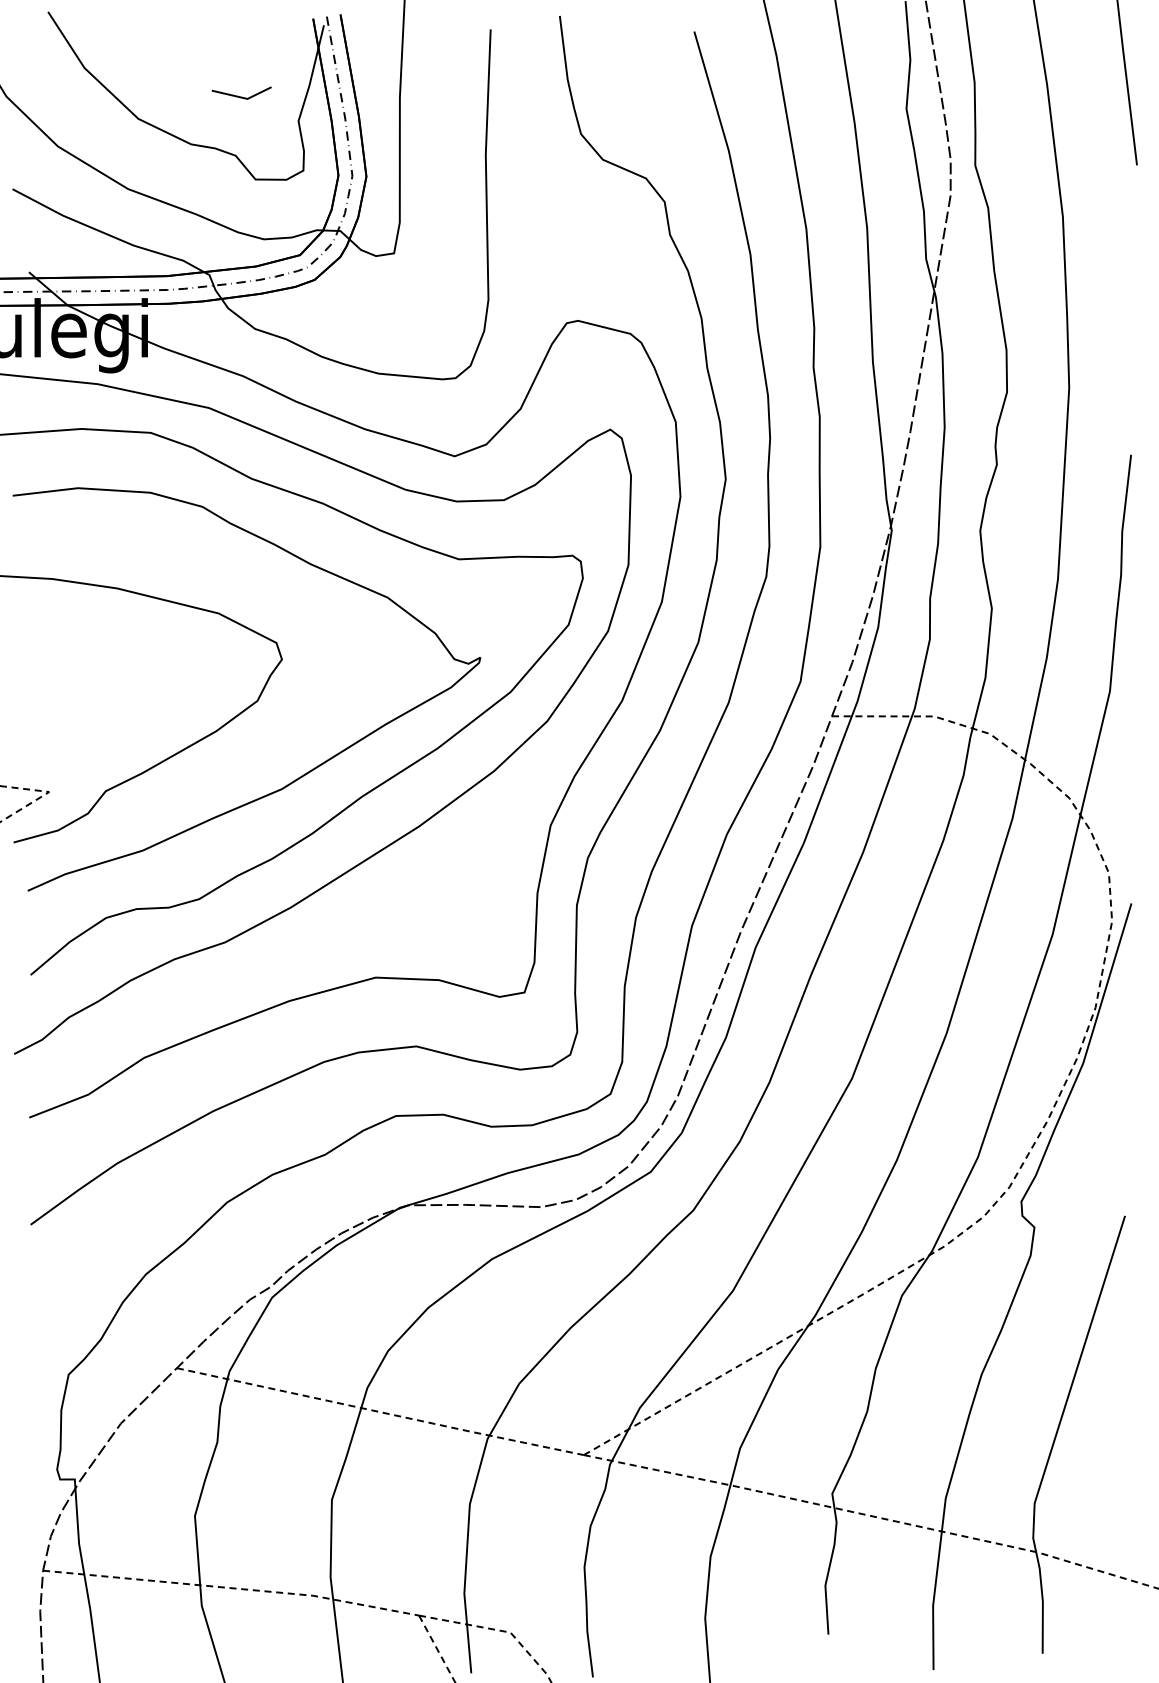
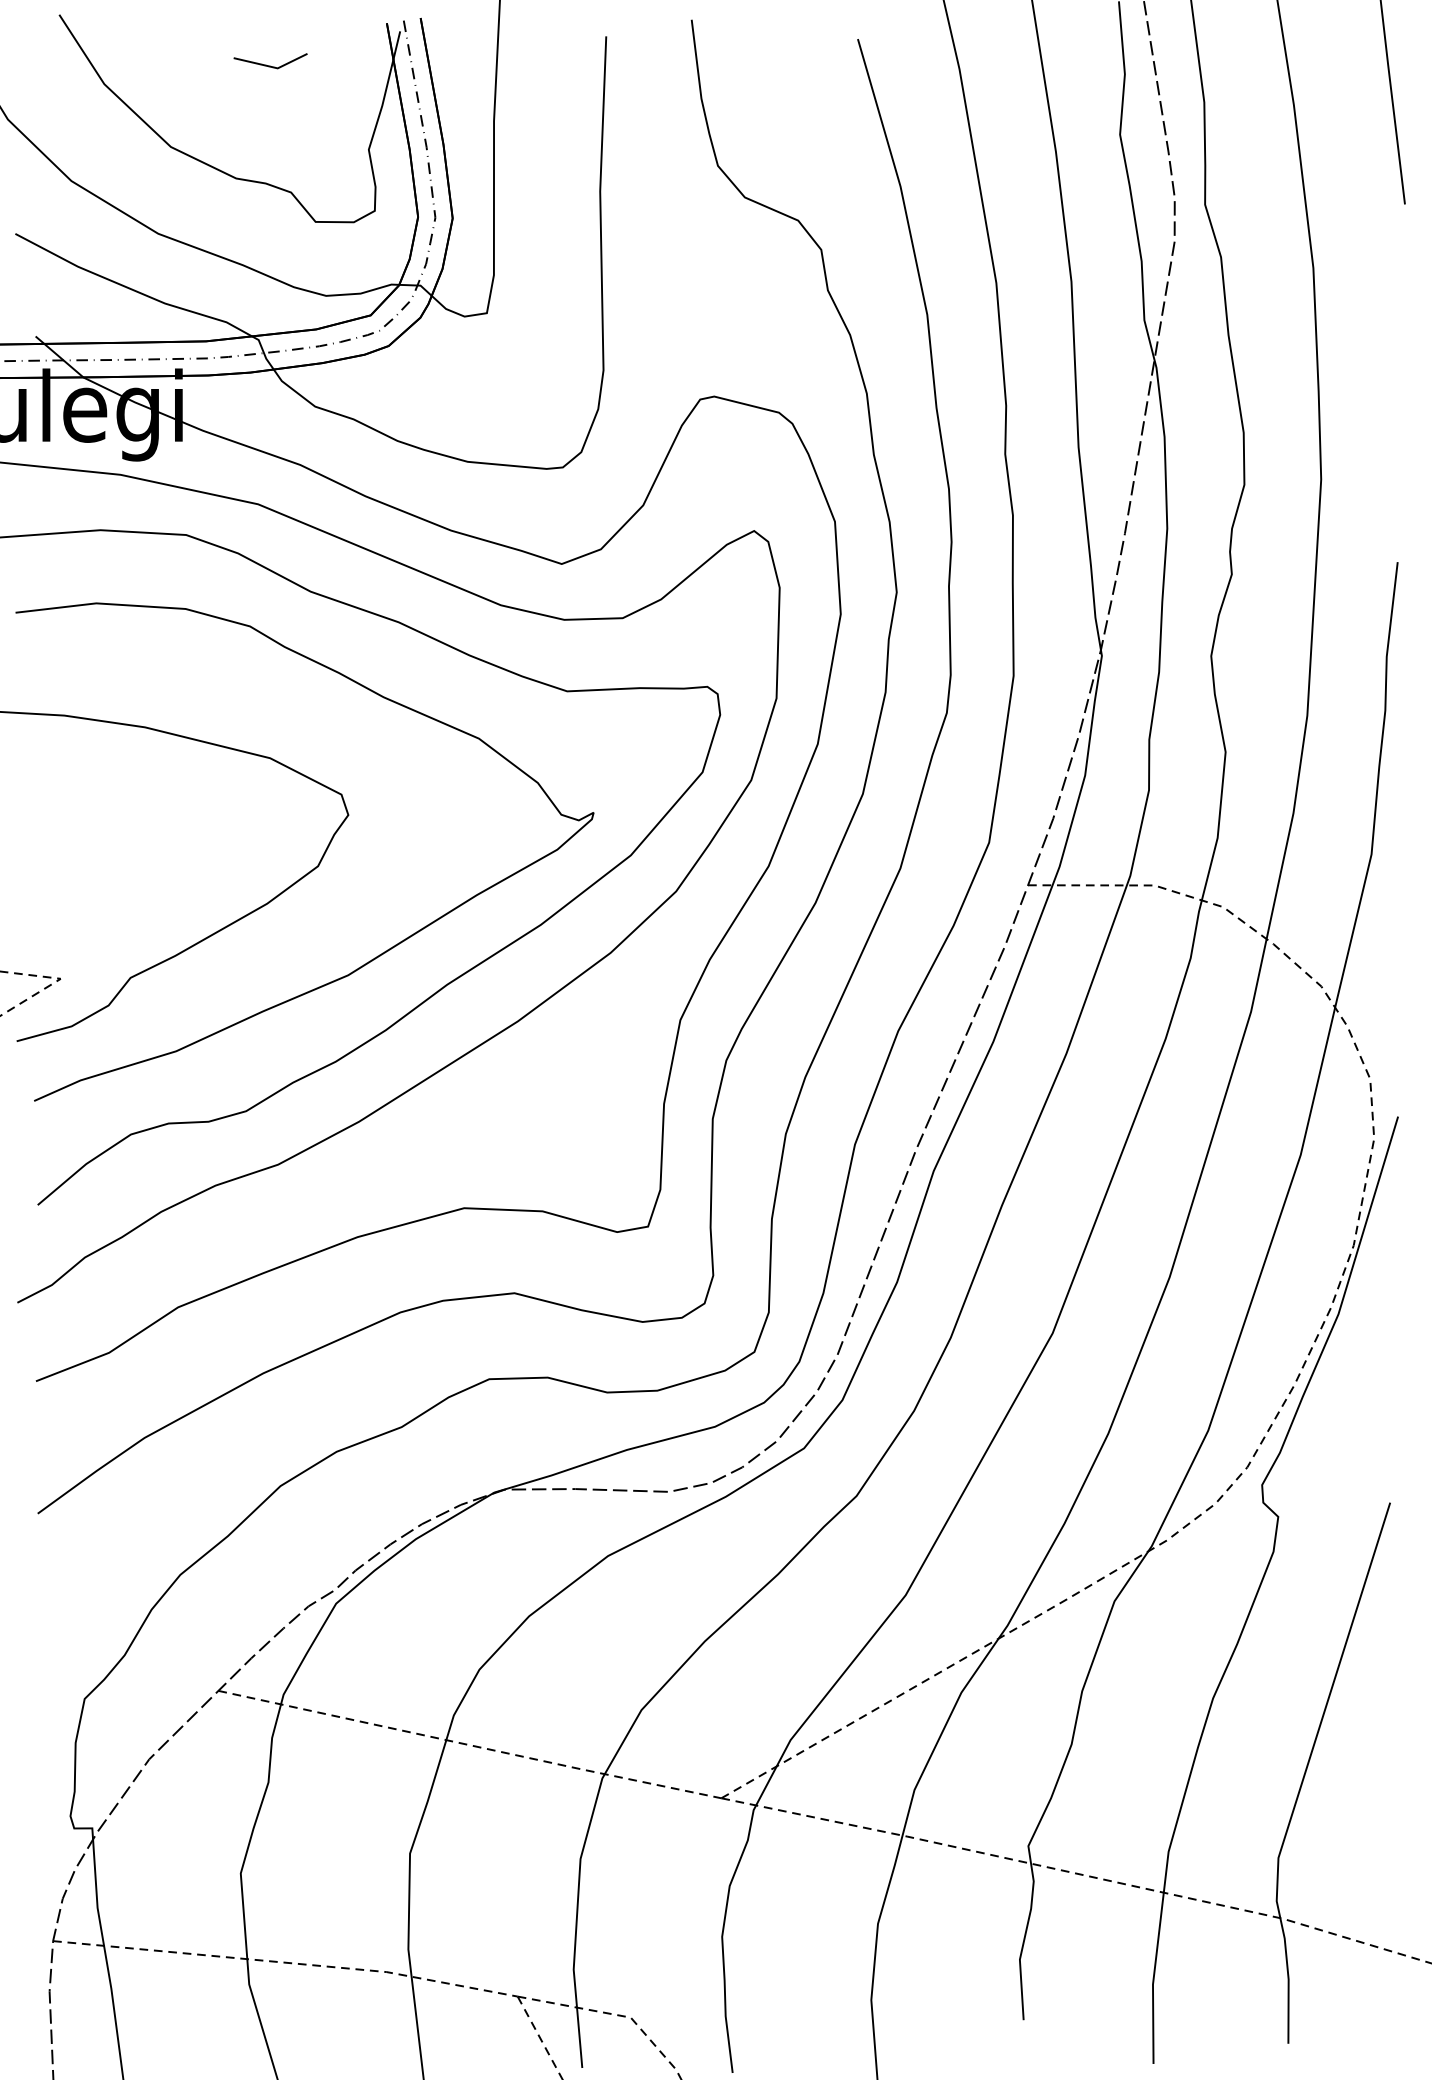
line: (241, 96) -> (270, 65), moved

